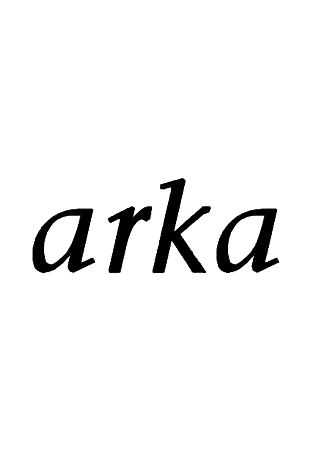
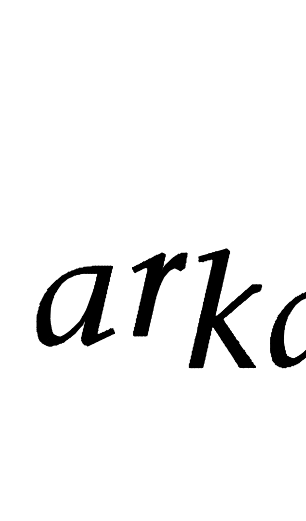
part: (129, 239) -> (159, 294), moved
part: (63, 240) -> (75, 305), moved

